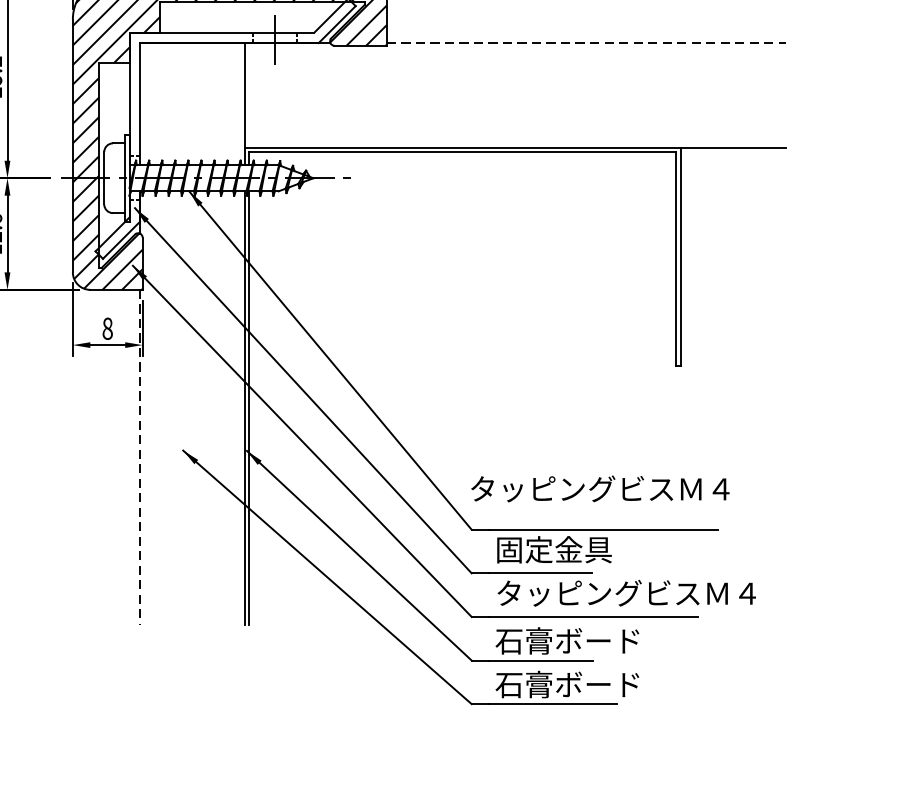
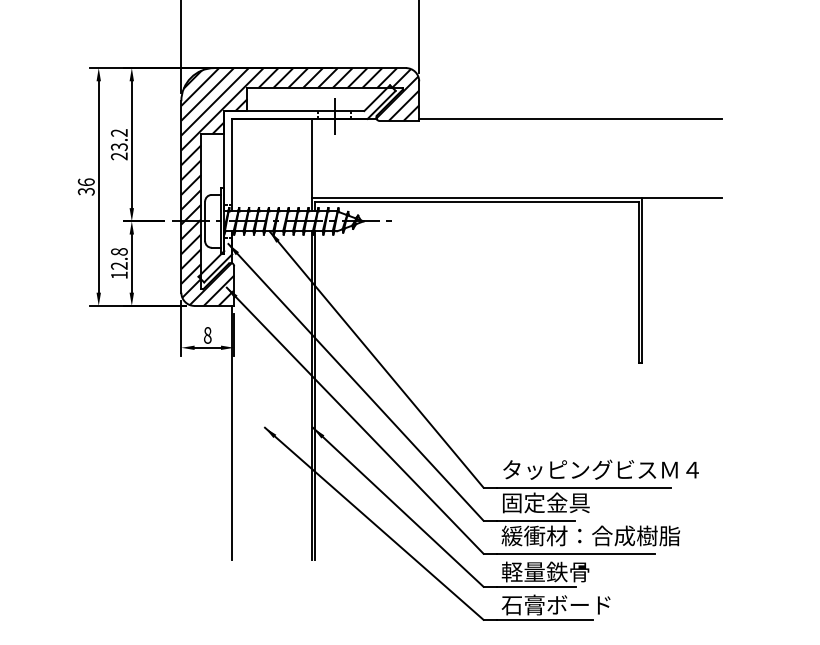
line: (587, 42) -> (571, 118), dashed -> solid
line: (140, 458) -> (232, 433), dashed -> solid
text: (599, 488) -> (600, 469), moved
text: (624, 592) -> (599, 535), タッピングビスＭ４ -> 緩衝材：合成樹脂
text: (566, 640) -> (555, 571), 石膏ボード -> 軽量鉄骨

